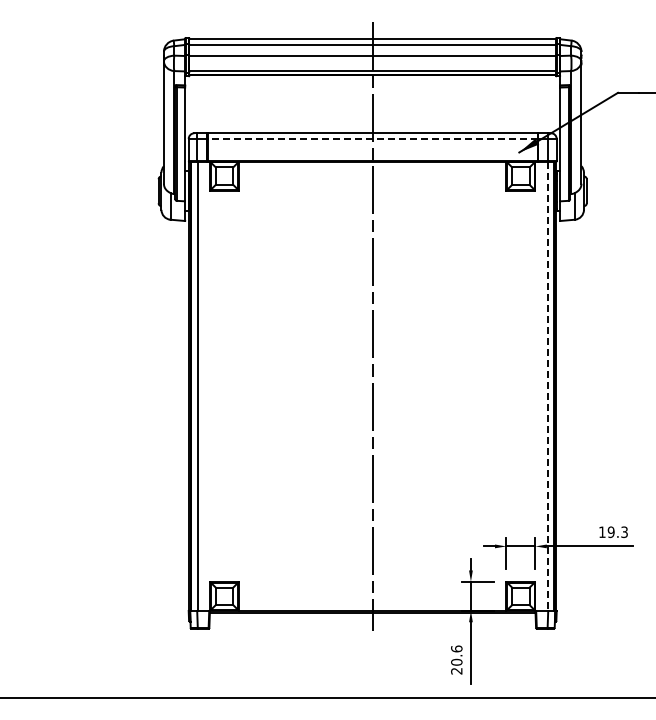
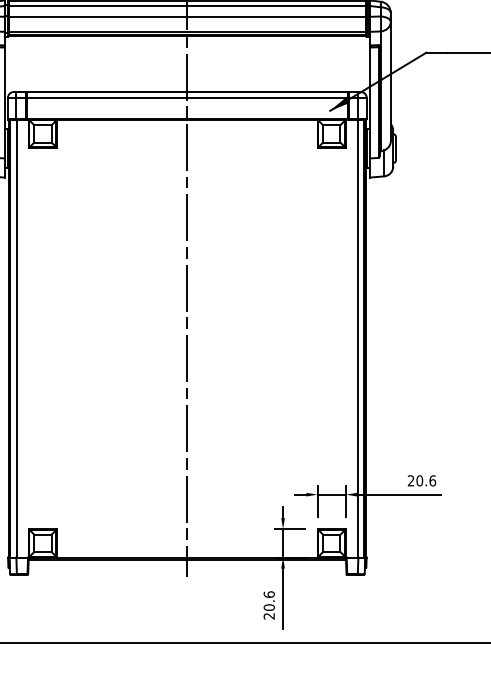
line: (372, 138) -> (187, 97), dashed -> solid
line: (547, 386) -> (357, 338), dashed -> solid
text: (613, 532) -> (421, 481), 19.3 -> 20.6

